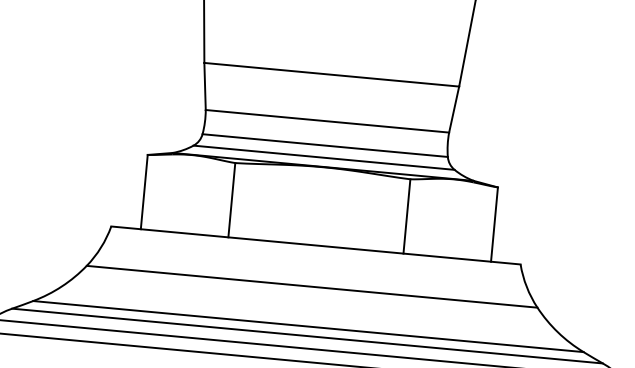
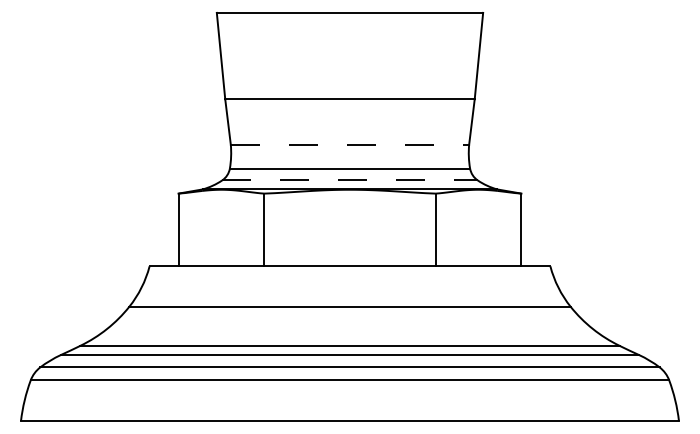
line: (328, 121) -> (350, 144), solid -> dashed
line: (323, 157) -> (349, 180), solid -> dashed

